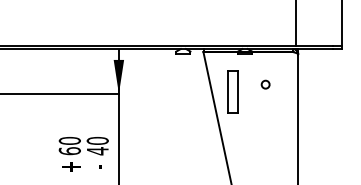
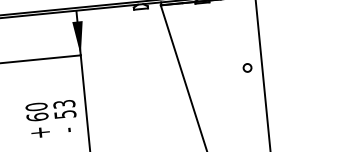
circle: (265, 84) -> (247, 67), moved
part: (232, 91) -> (193, 41), removed
text: (97, 145) -> (64, 108), 40 -> 53

